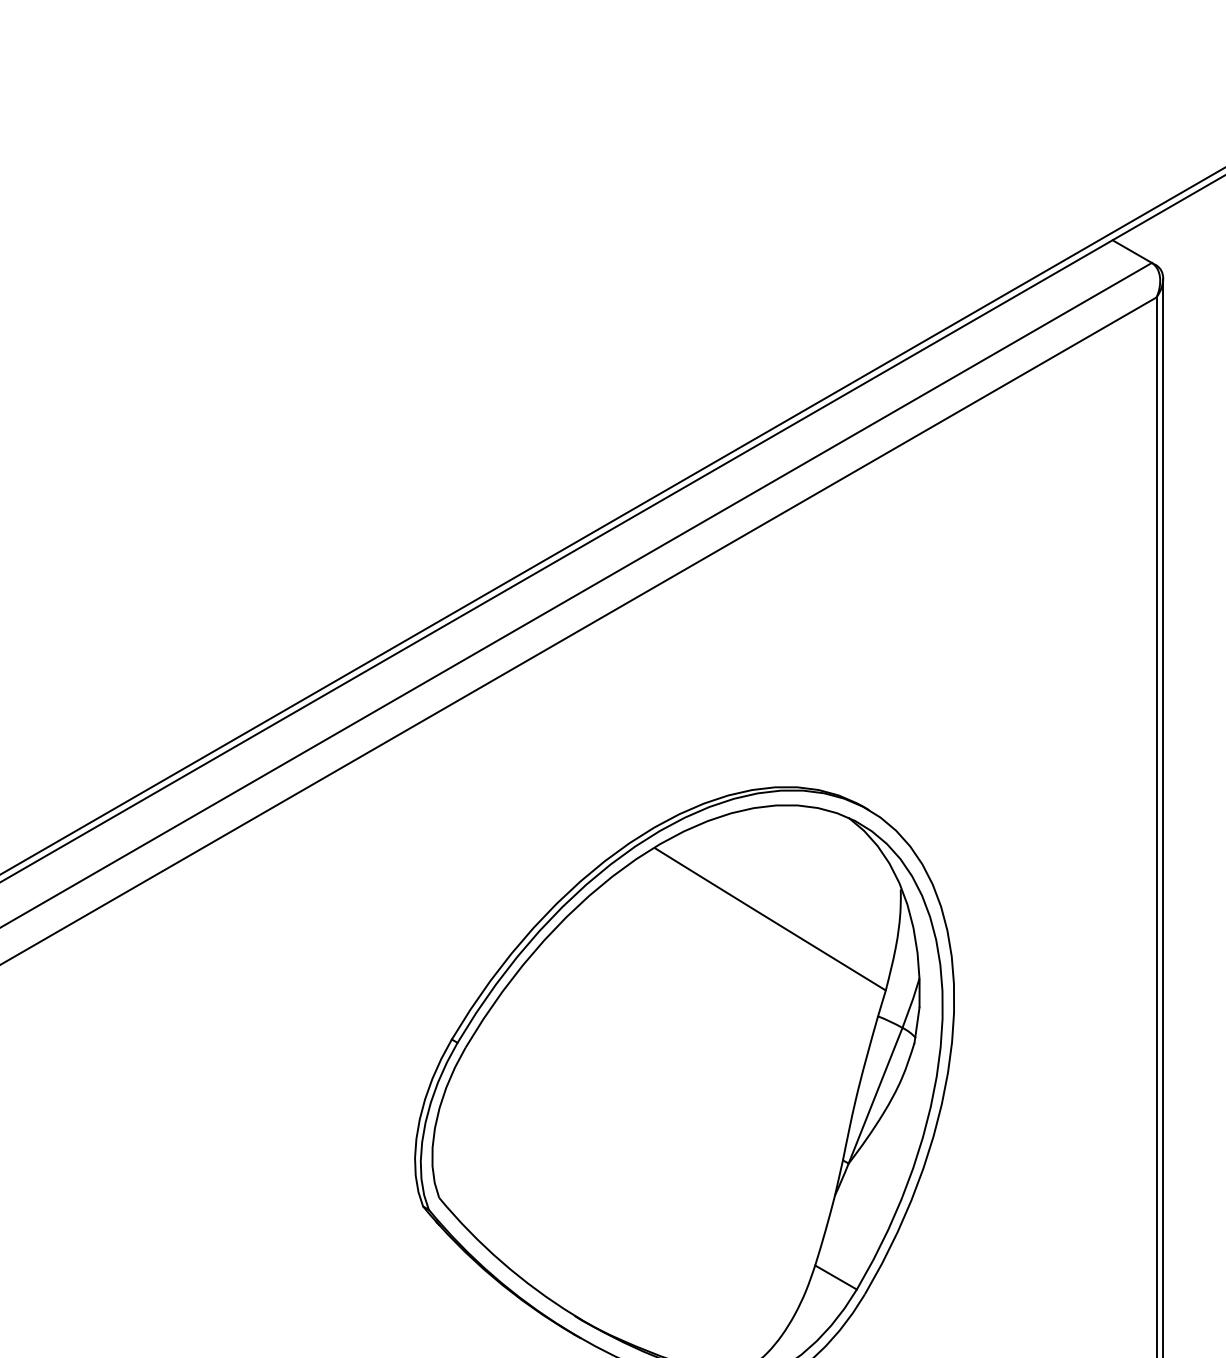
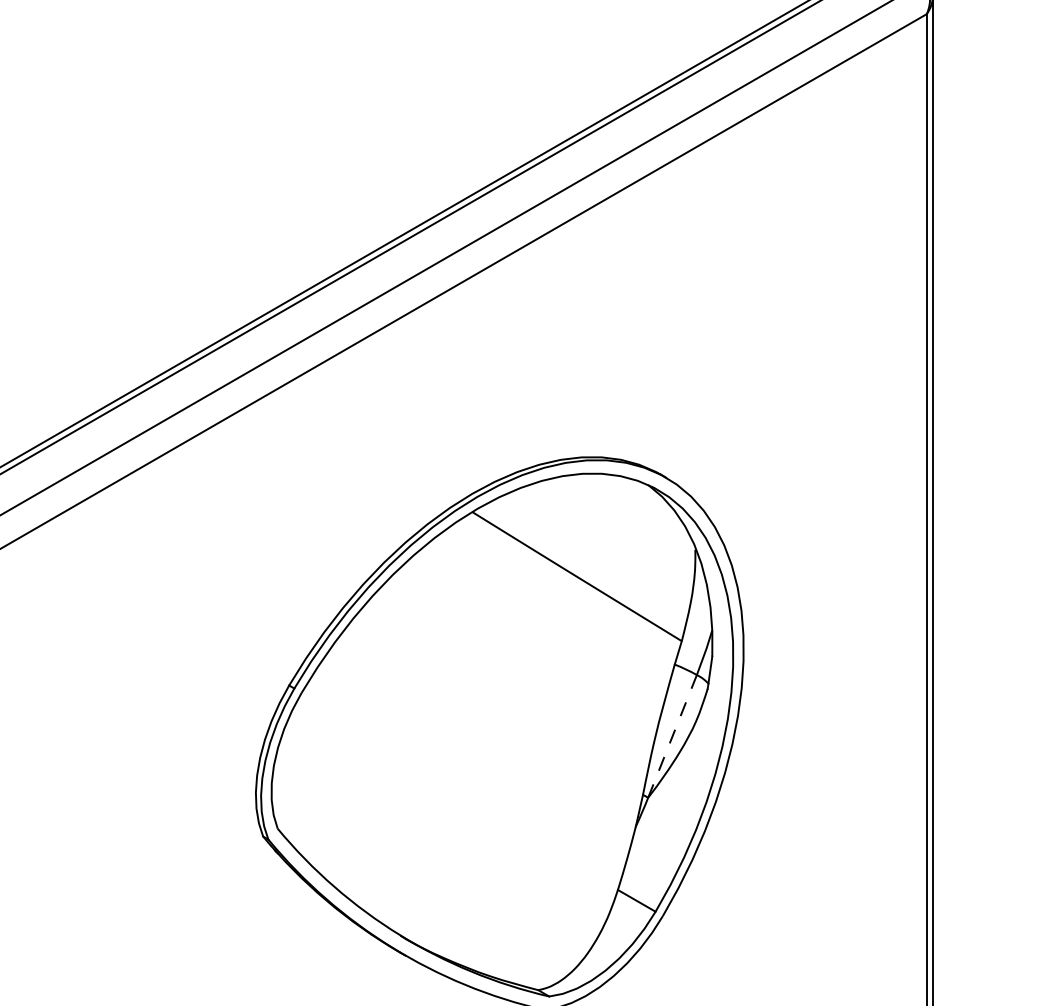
line: (875, 1095) -> (672, 736), solid -> dashed

